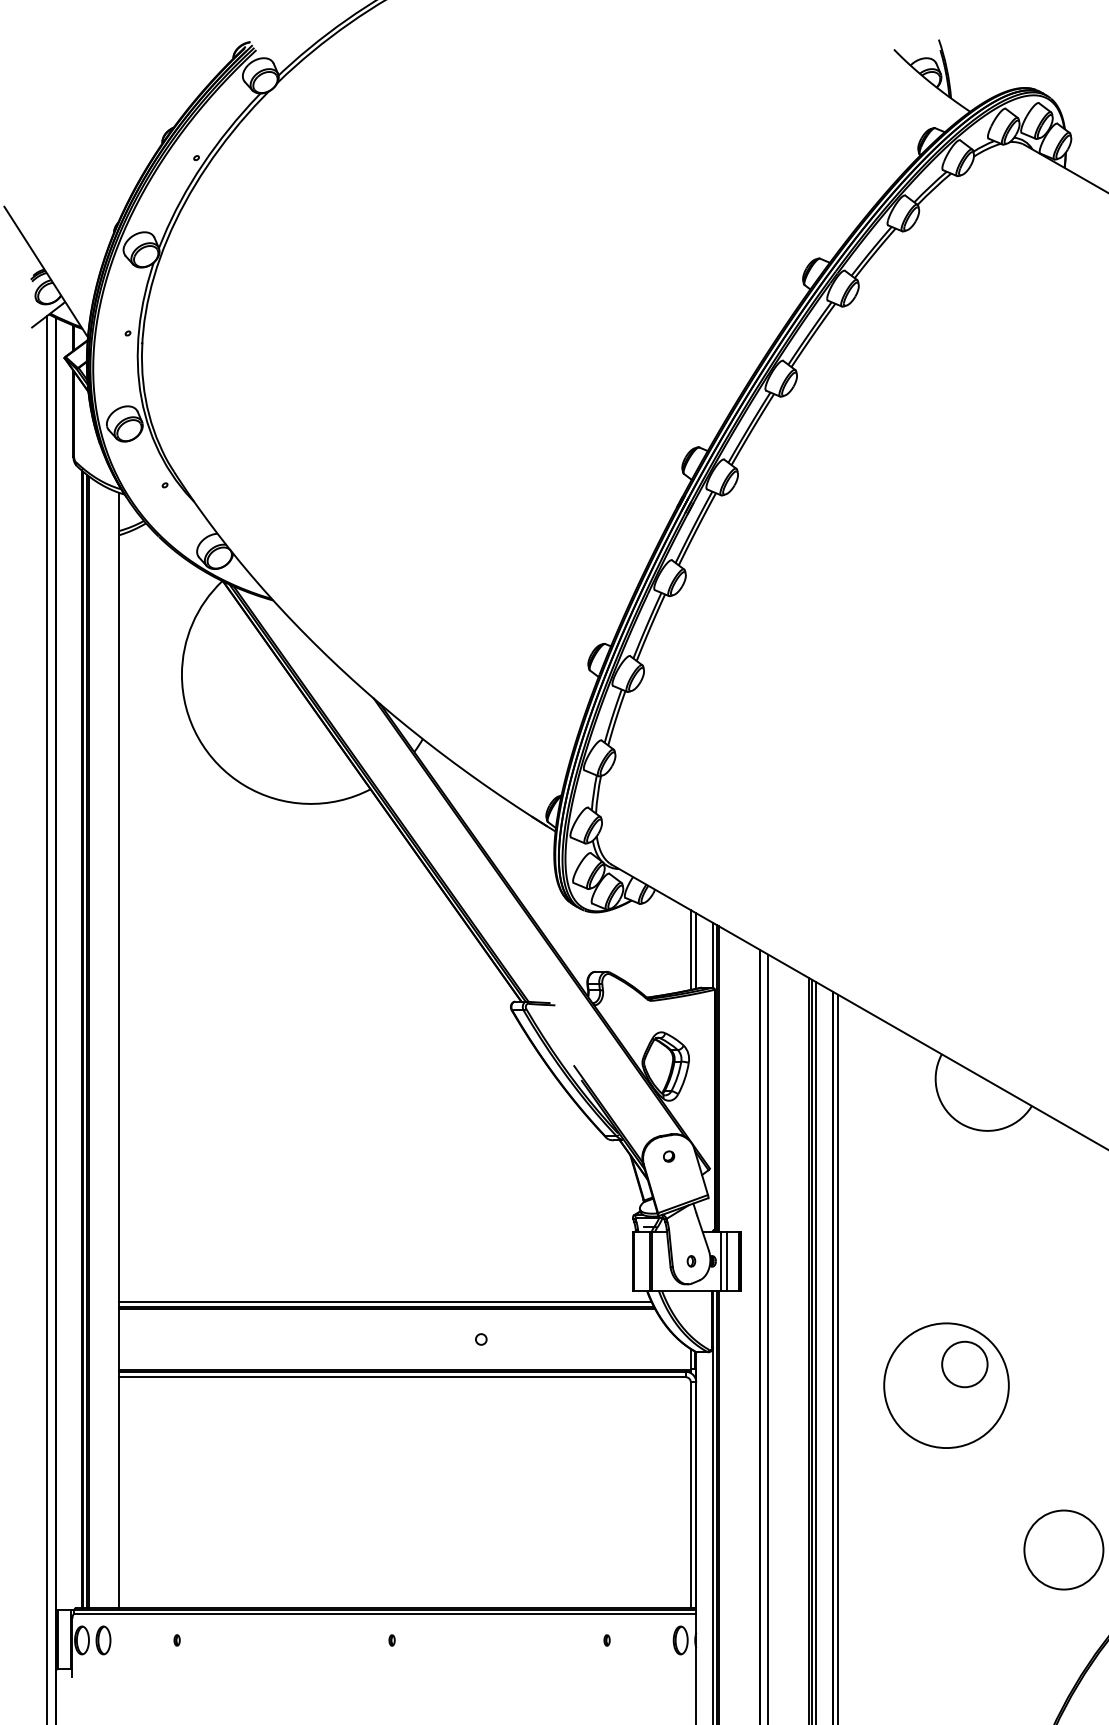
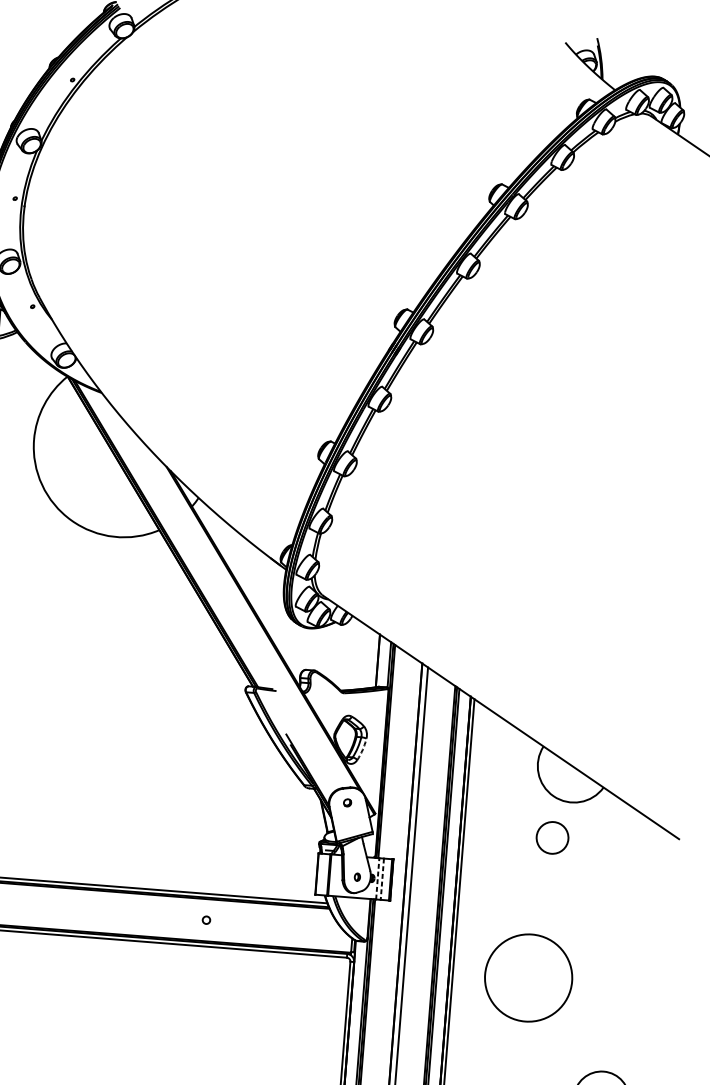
line: (690, 950) -> (373, 660), removed
arc: (684, 1079) -> (362, 749), solid -> dashed
line: (720, 1261) -> (377, 878), solid -> dashed
line: (727, 1261) -> (382, 879), solid -> dashed
circle: (964, 1364) -> (552, 837), moved

